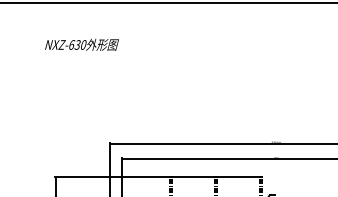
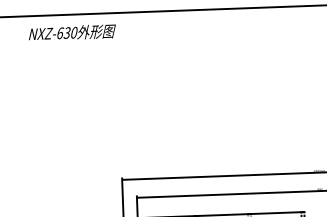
text: (81, 44) -> (71, 32), moved

